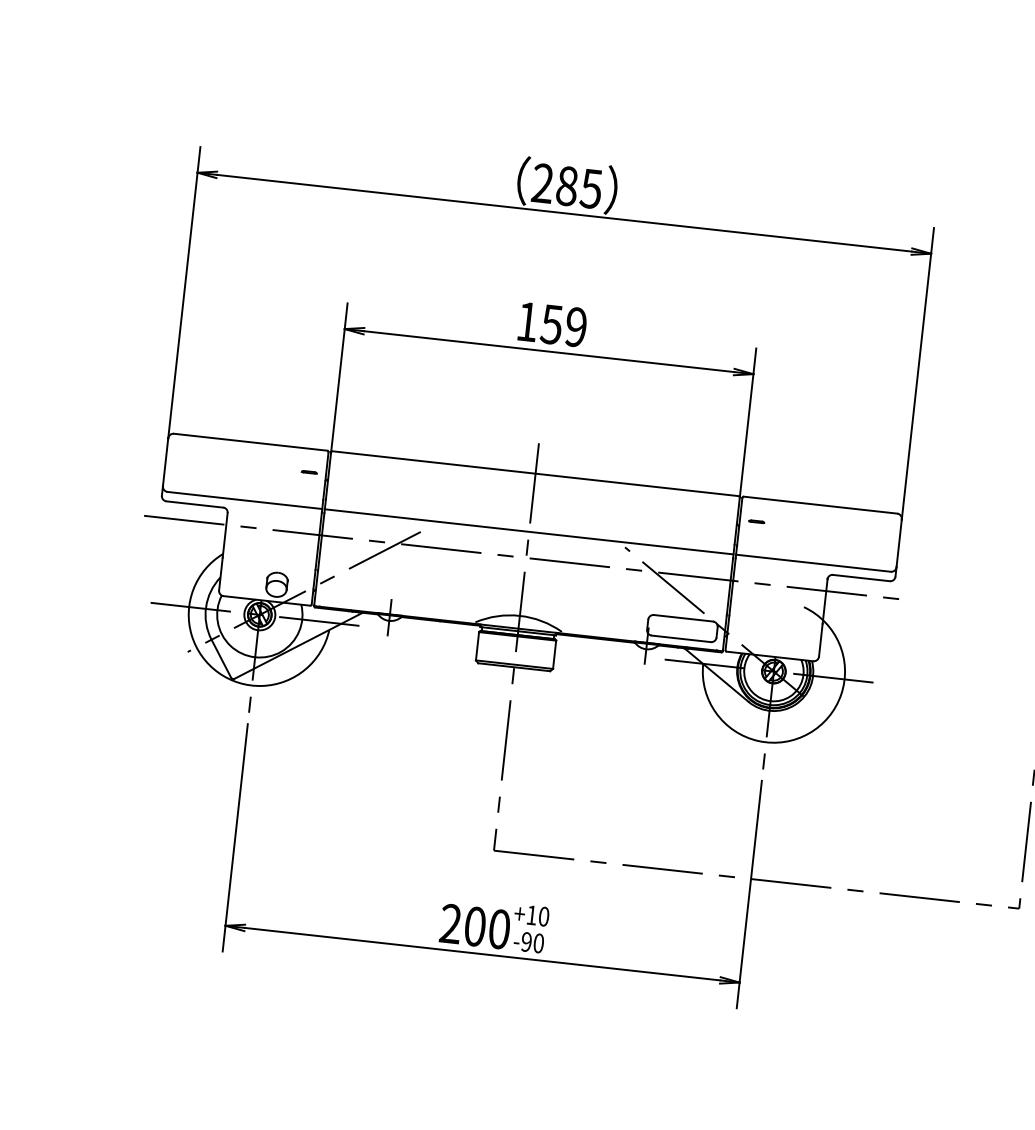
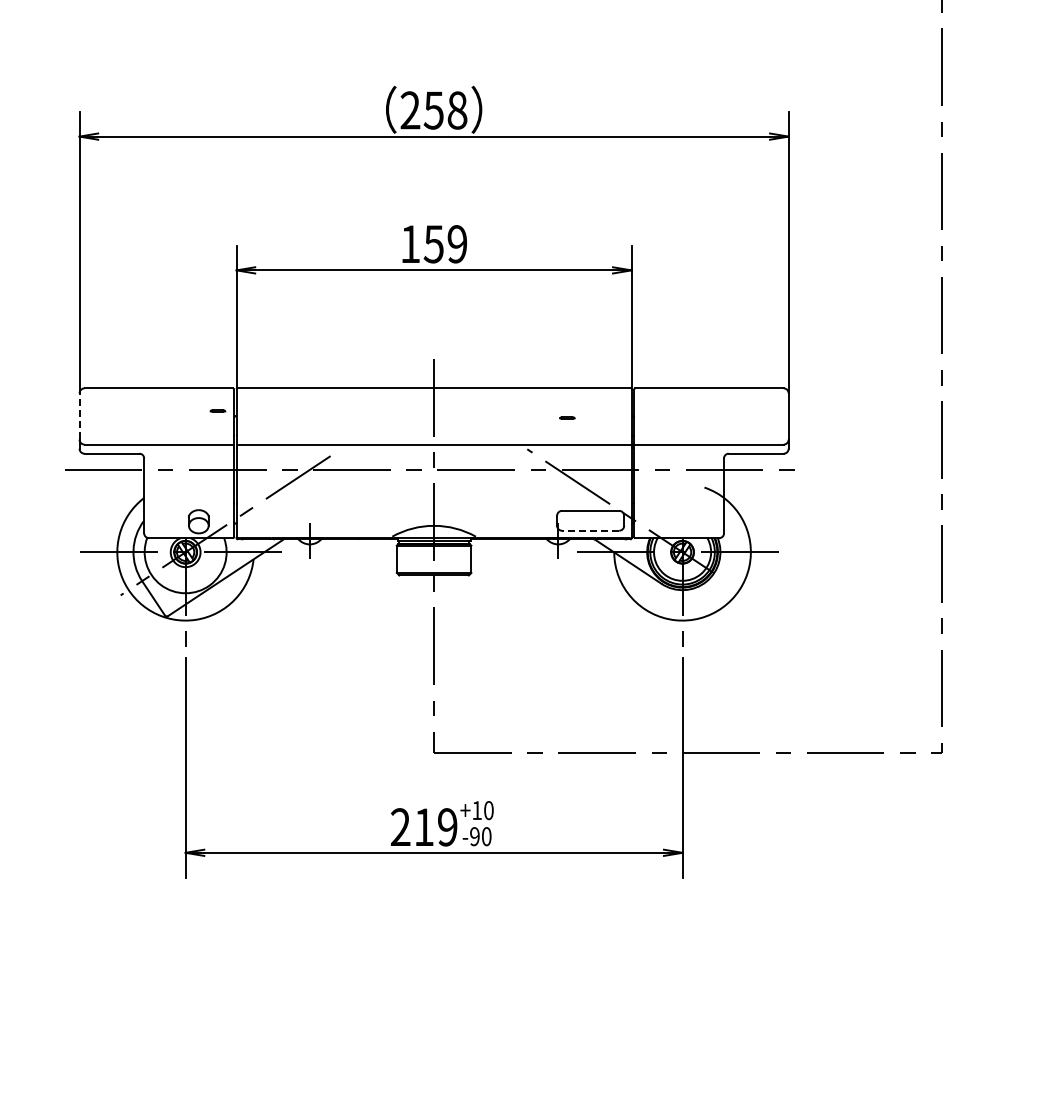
text: (579, 187) -> (445, 110), 285 -> 258
line: (165, 462) -> (79, 416), solid -> dashed
line: (756, 521) -> (567, 417), moved
line: (681, 638) -> (590, 530), solid -> dashed
text: (486, 928) -> (435, 827), 200 -> 219

